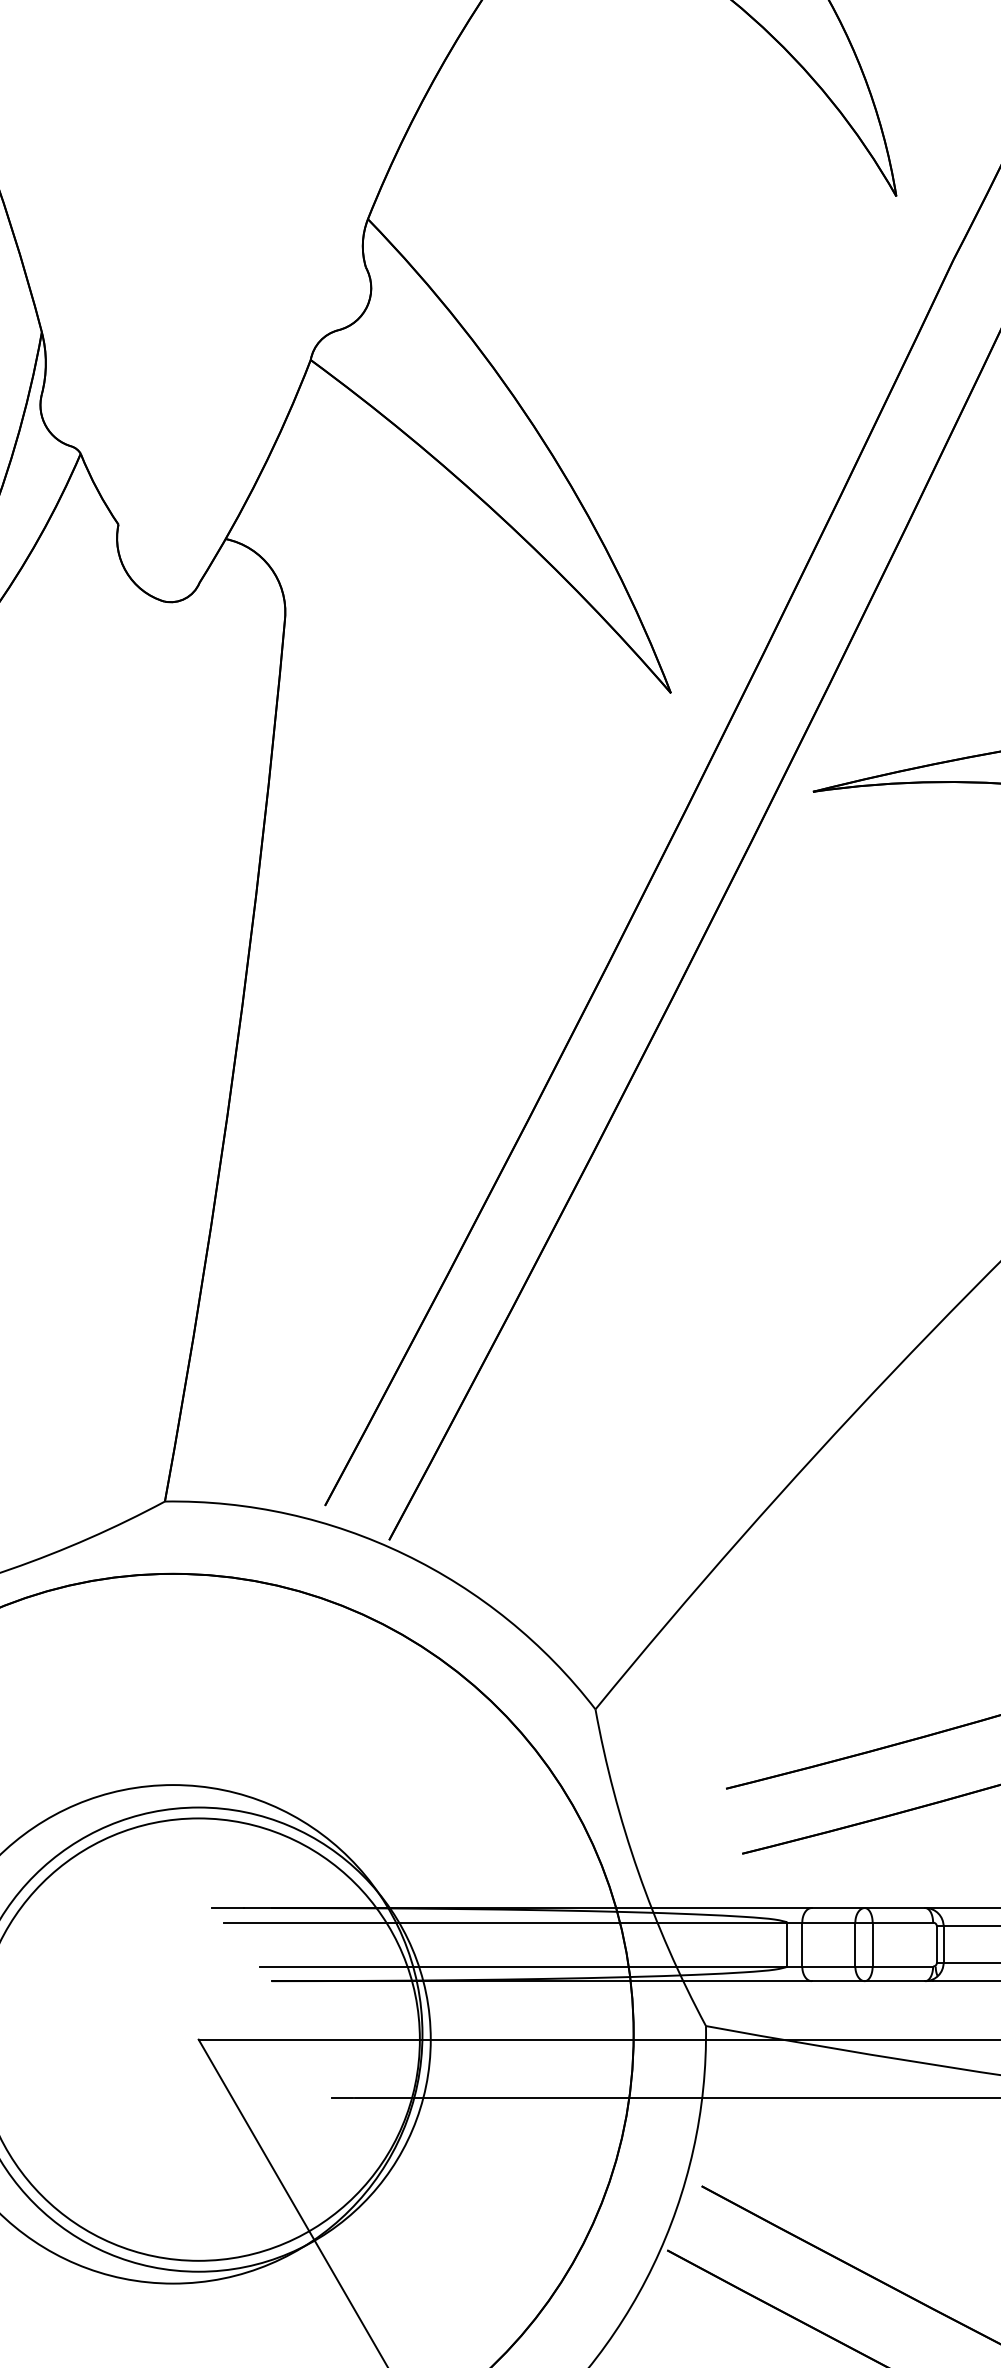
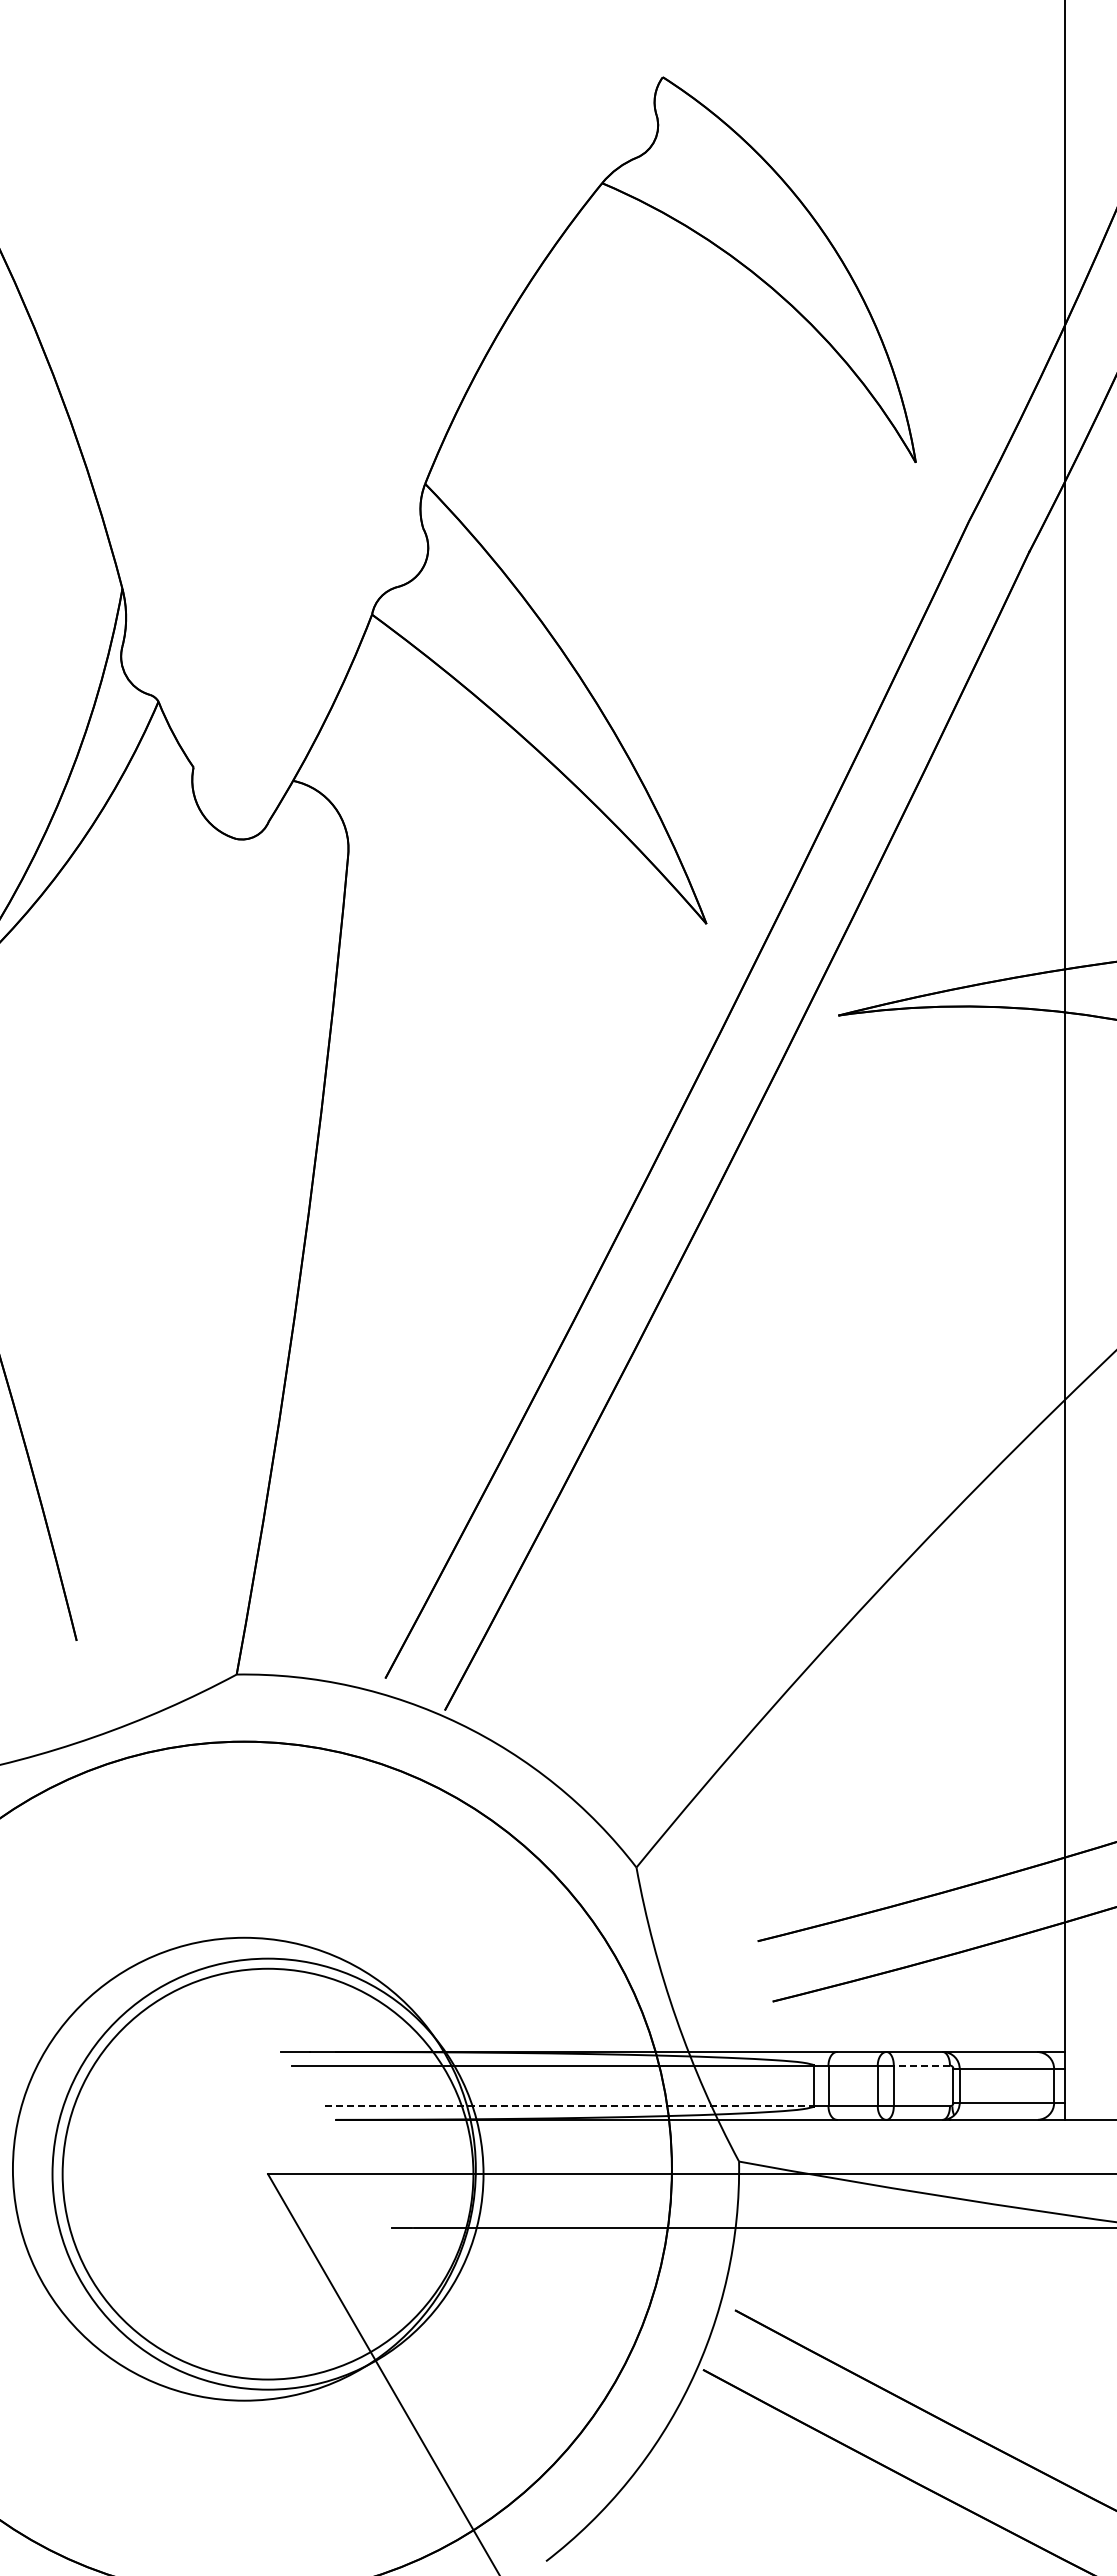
line: (902, 1922) -> (921, 2065), solid -> dashed
line: (523, 1966) -> (569, 2106), solid -> dashed

